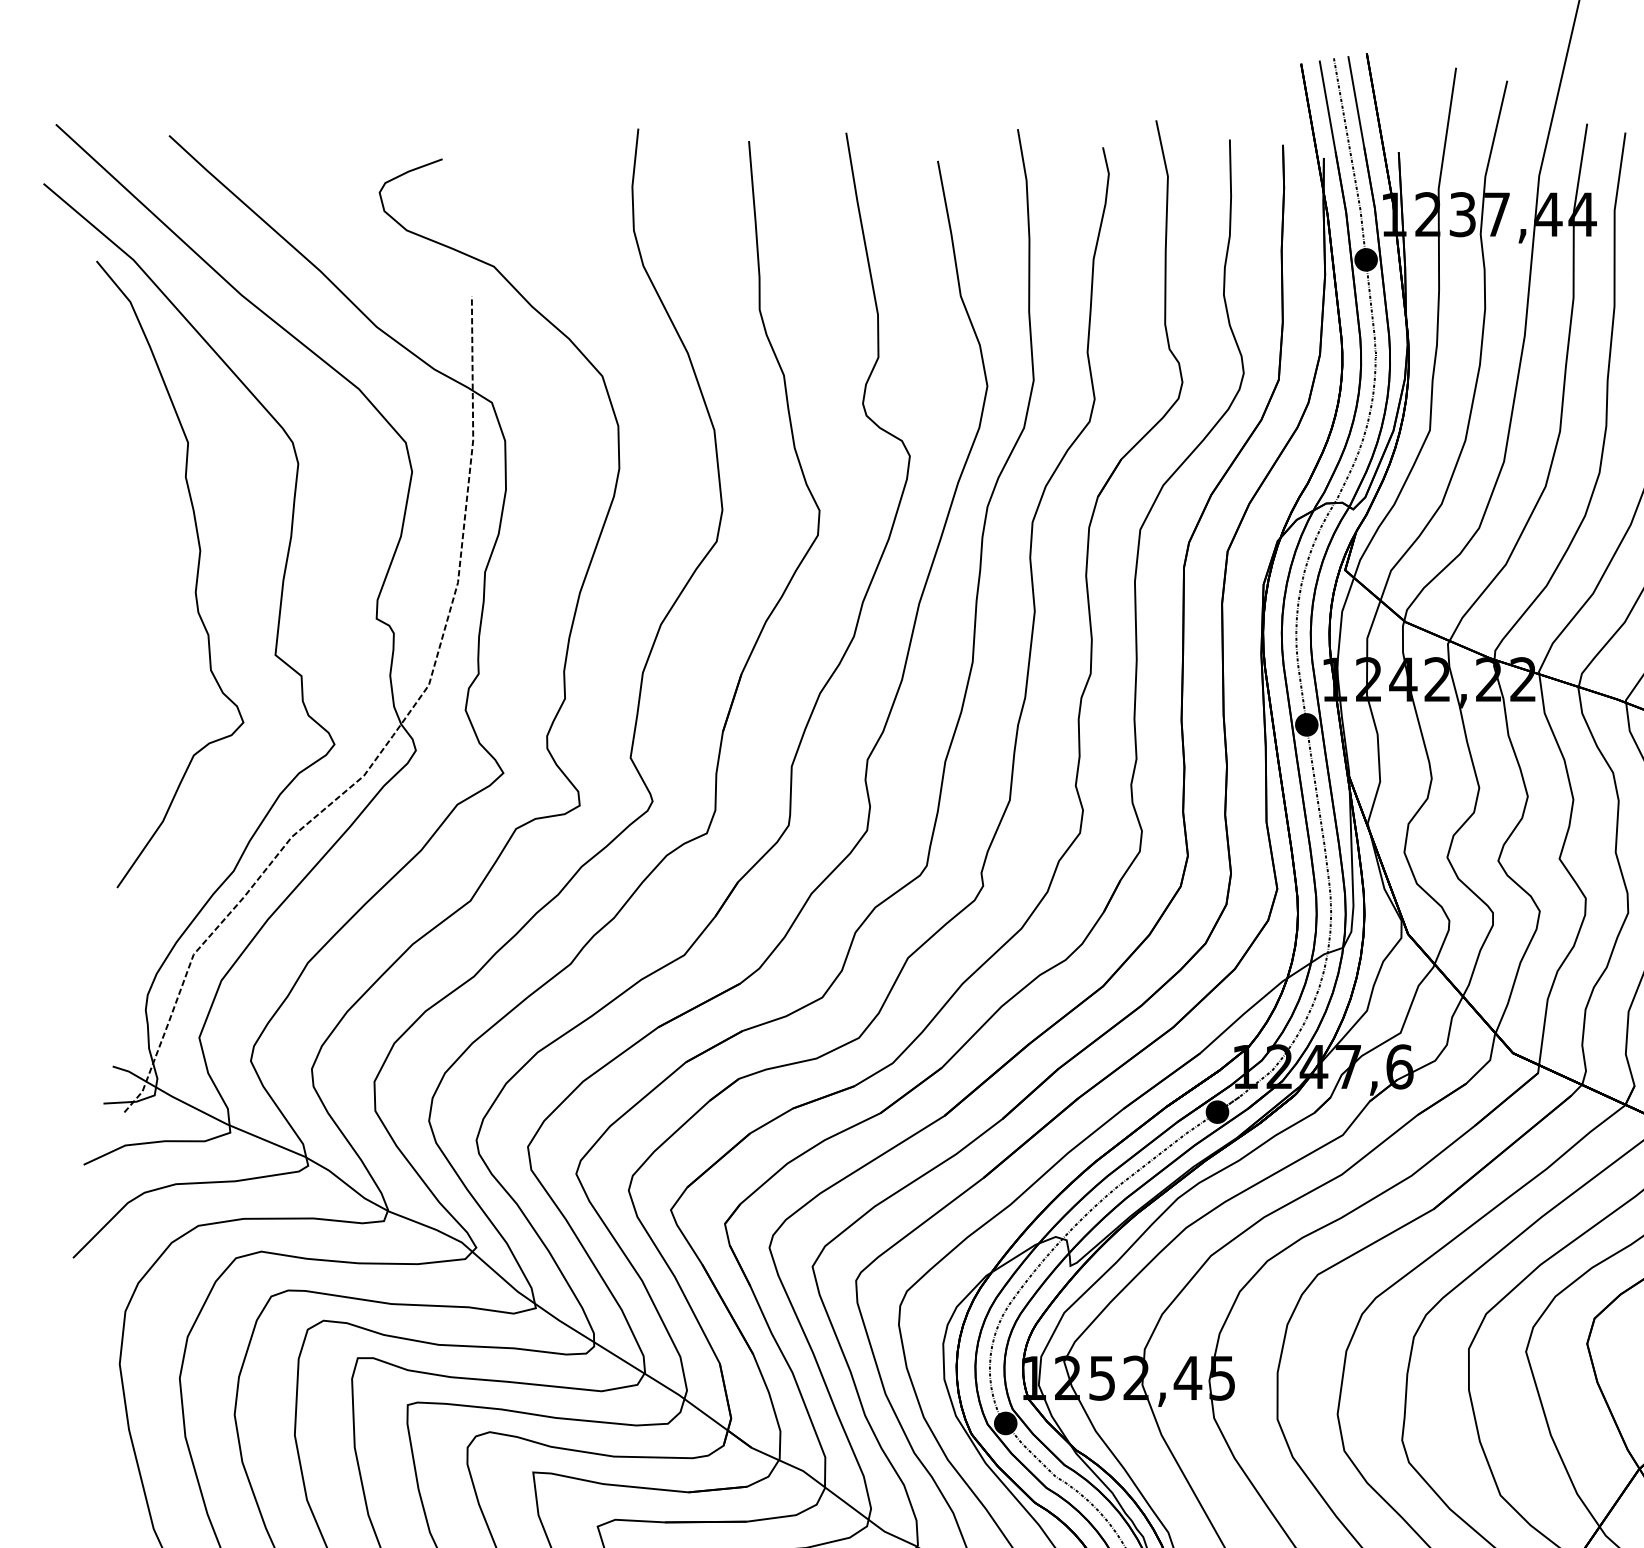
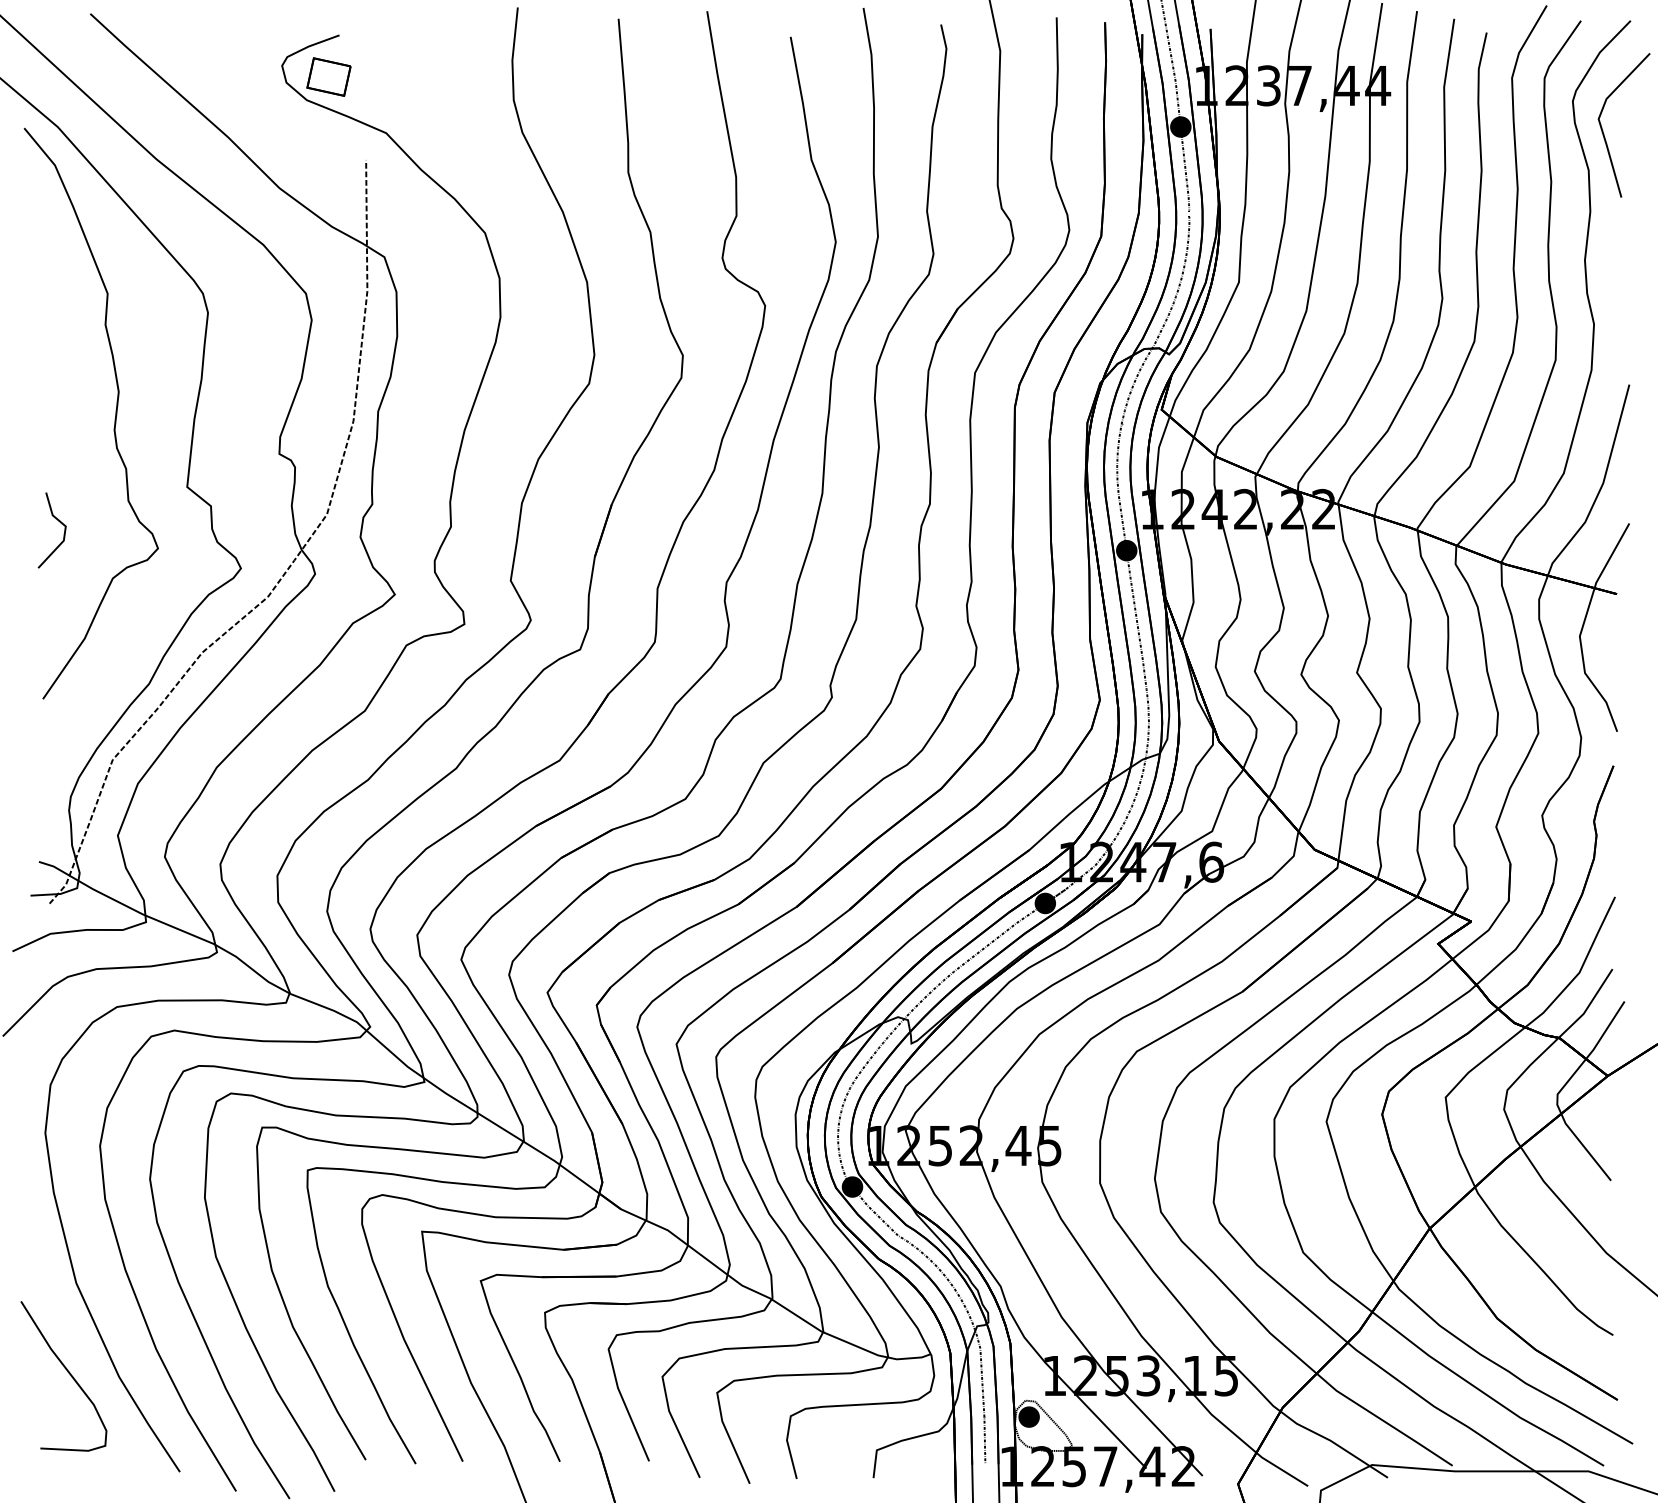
part: (430, 204) -> (328, 76), added
line: (135, 693) -> (59, 522), added

